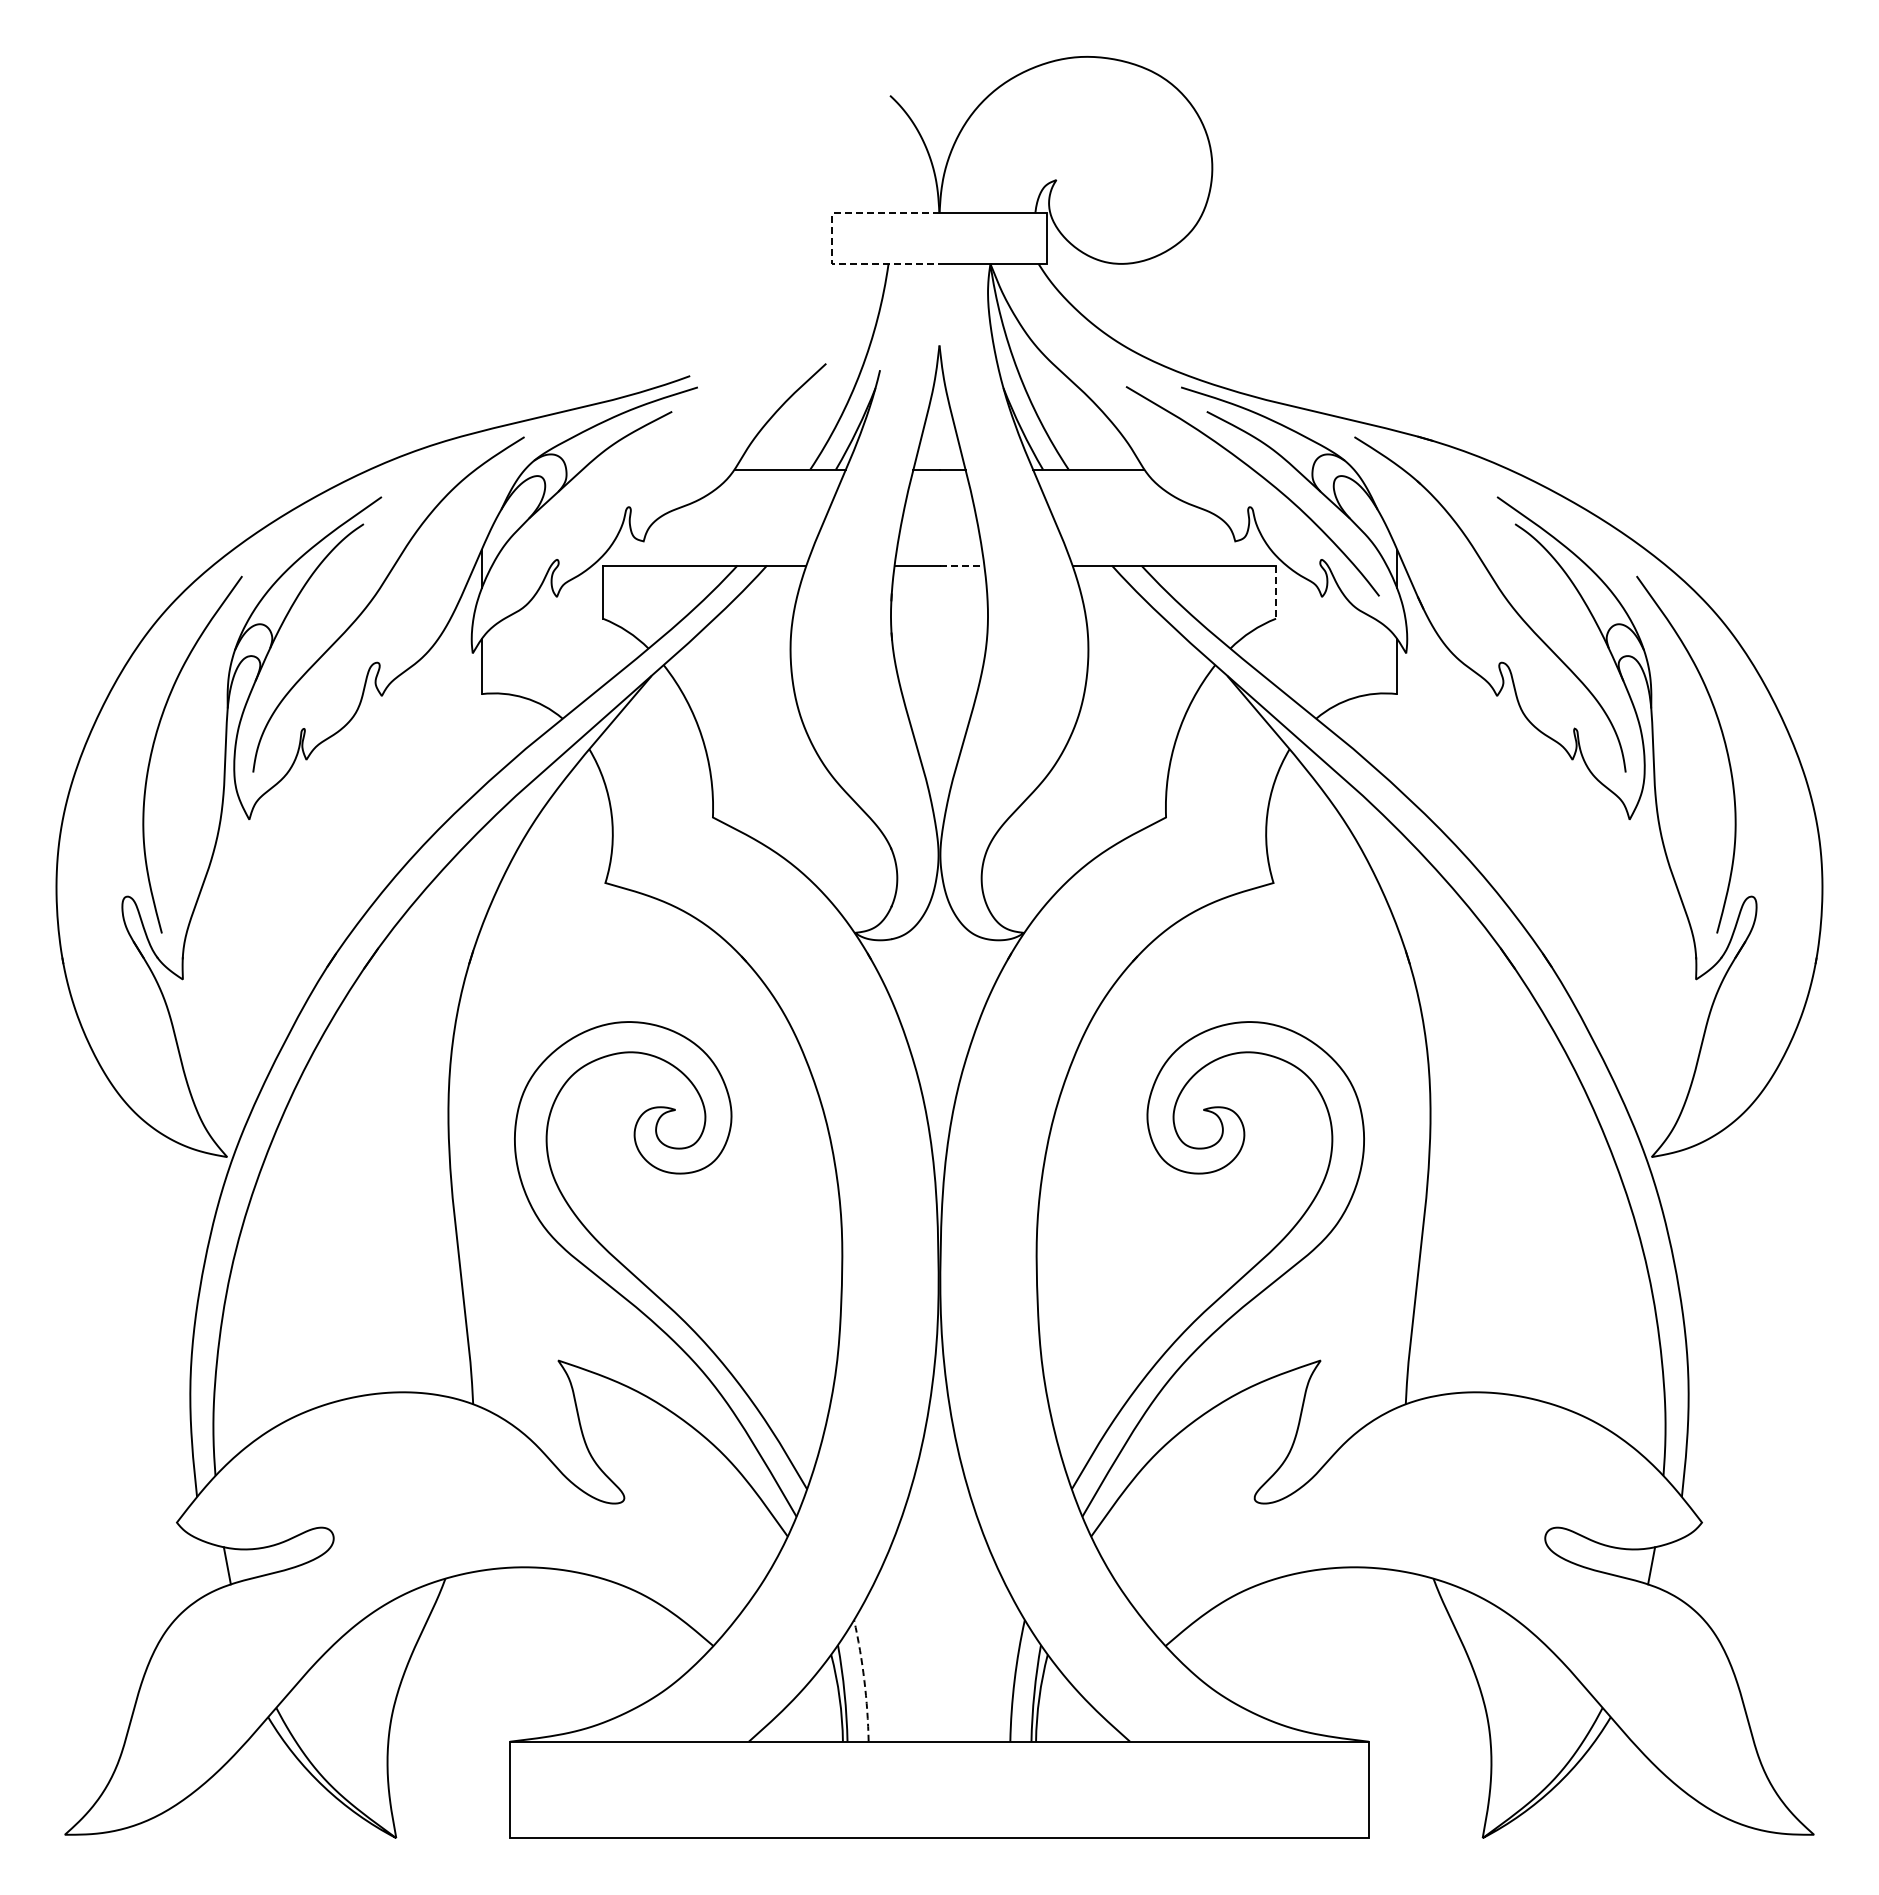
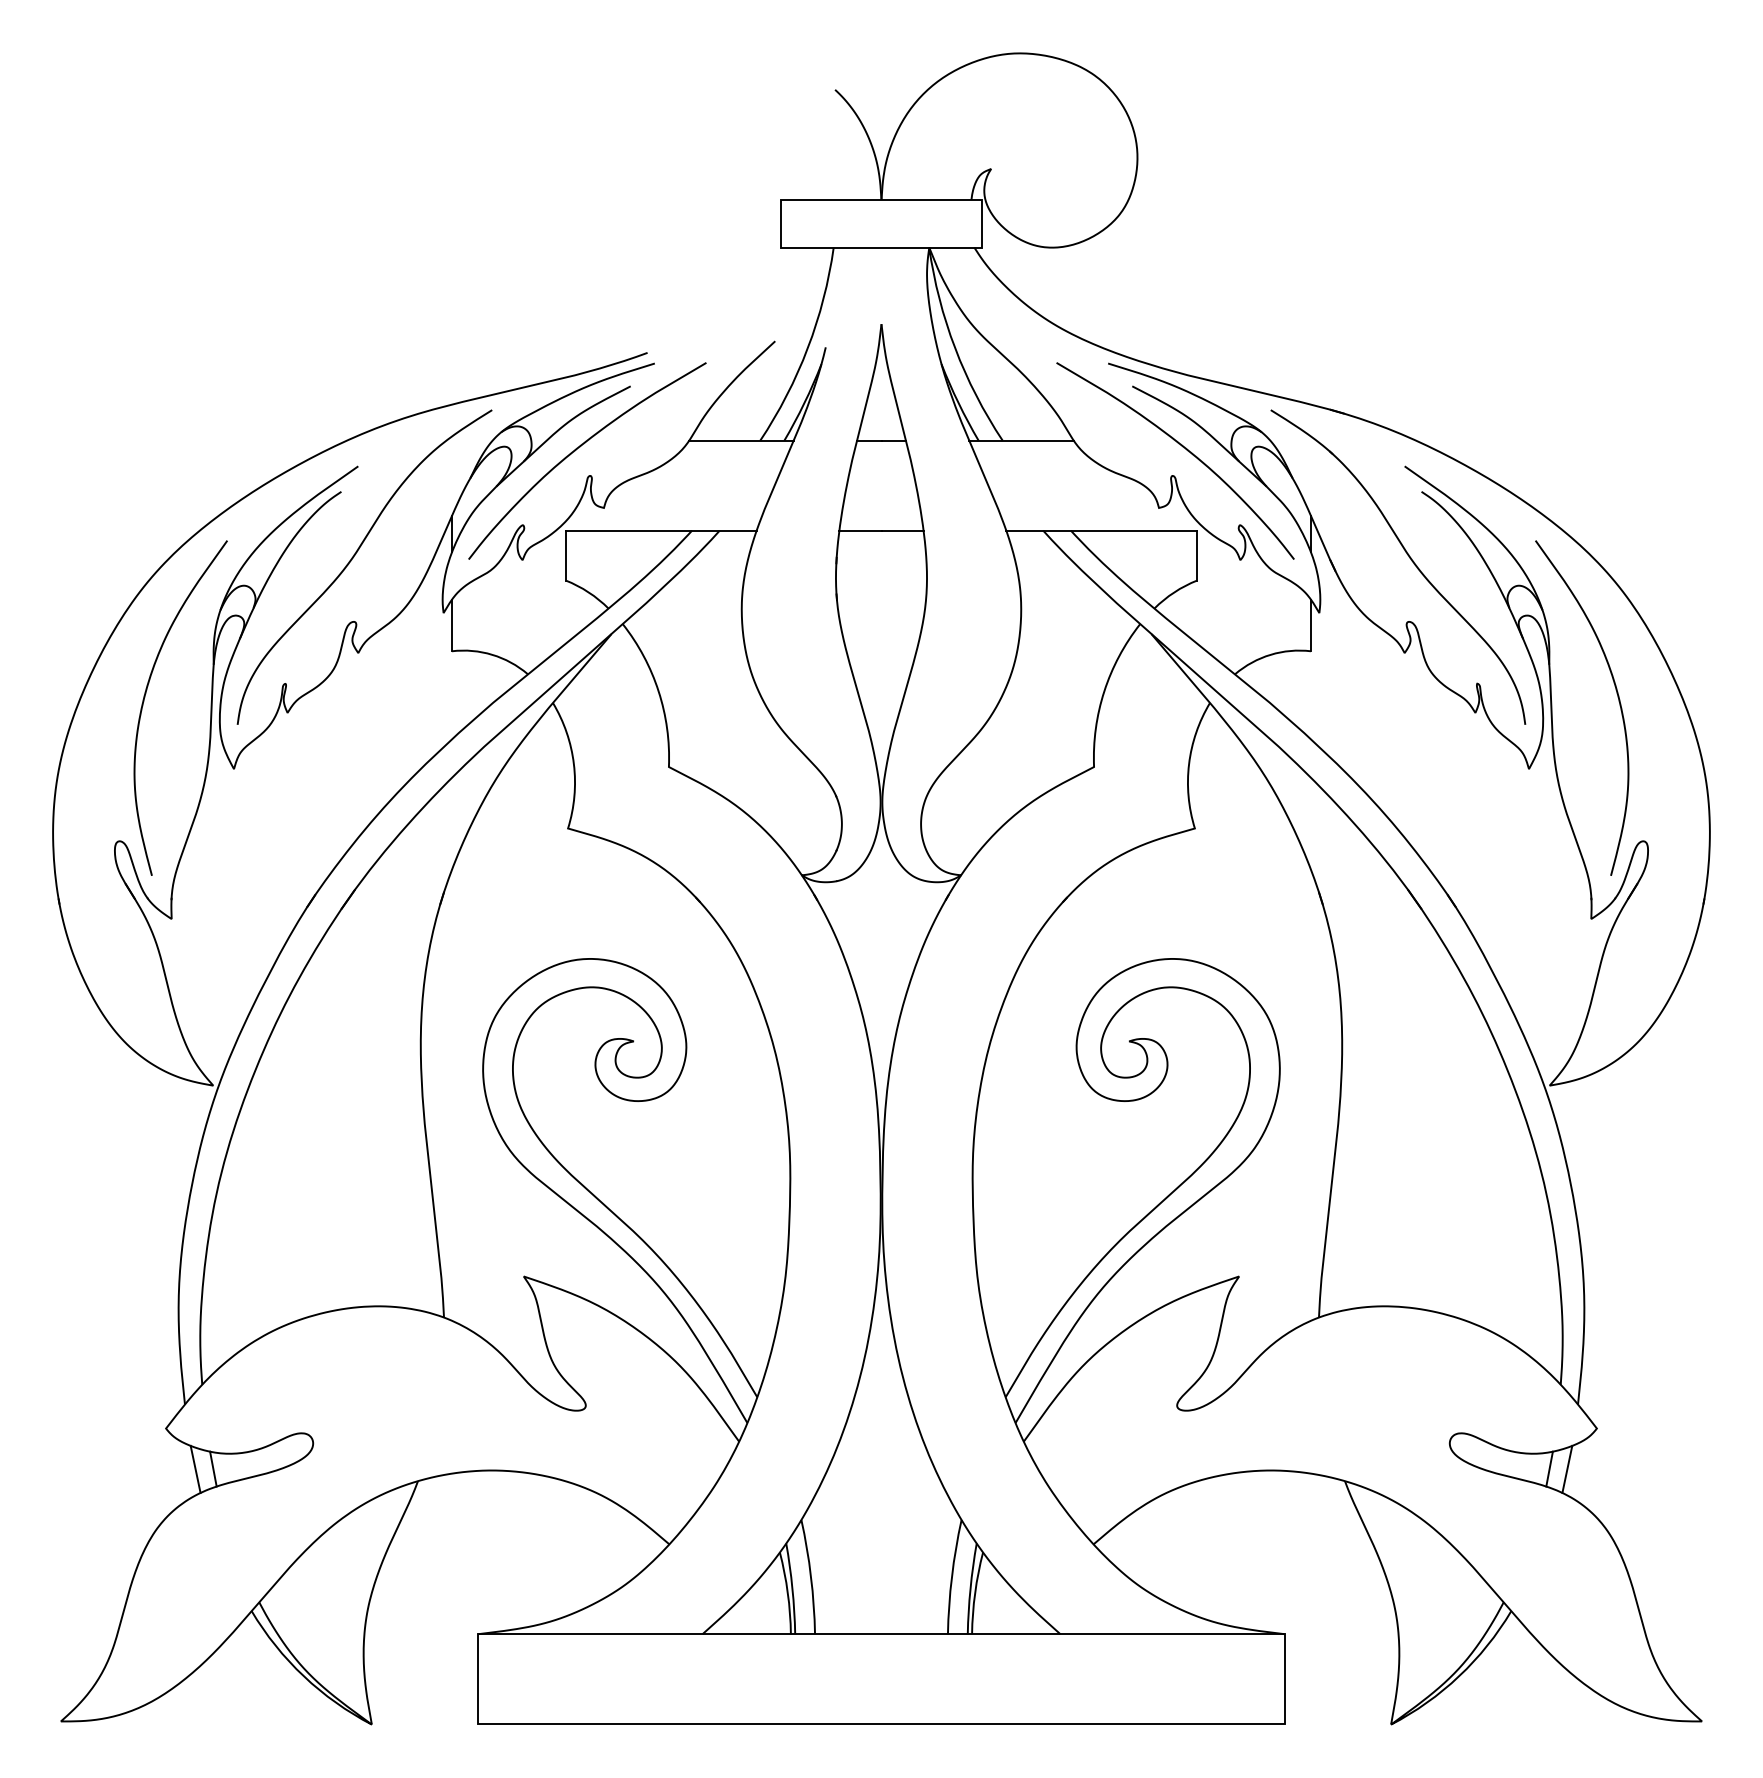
line: (832, 239) -> (781, 224), dashed -> solid
curve: (616, 478) -> (578, 448), added
line: (962, 565) -> (903, 530), dashed -> solid
line: (1276, 592) -> (1197, 555), dashed -> solid
line: (208, 1566) -> (195, 1469), added
line: (1670, 1566) -> (1567, 1469), added
arc: (864, 1680) -> (811, 1576), dashed -> solid

